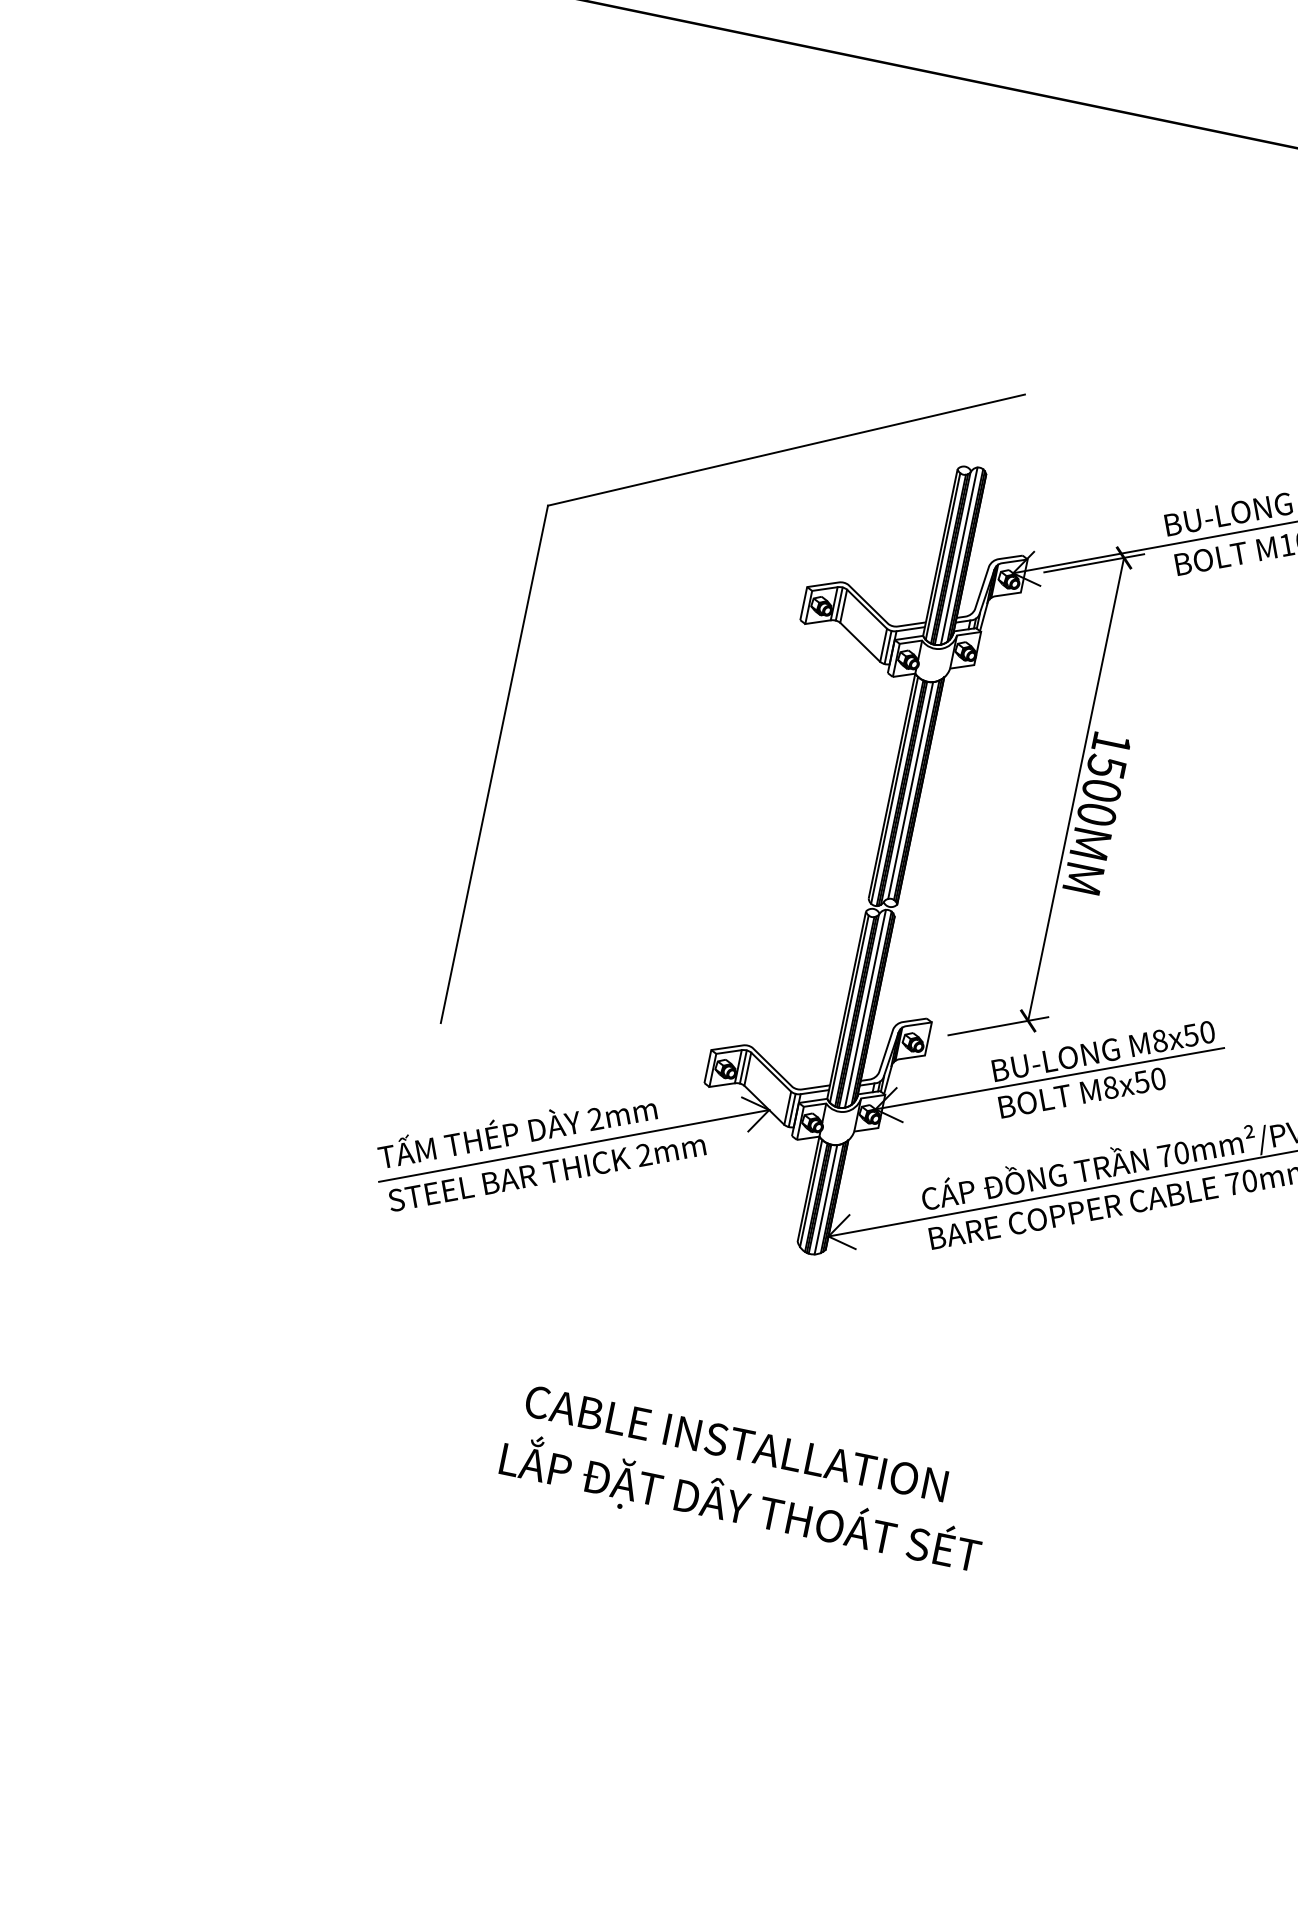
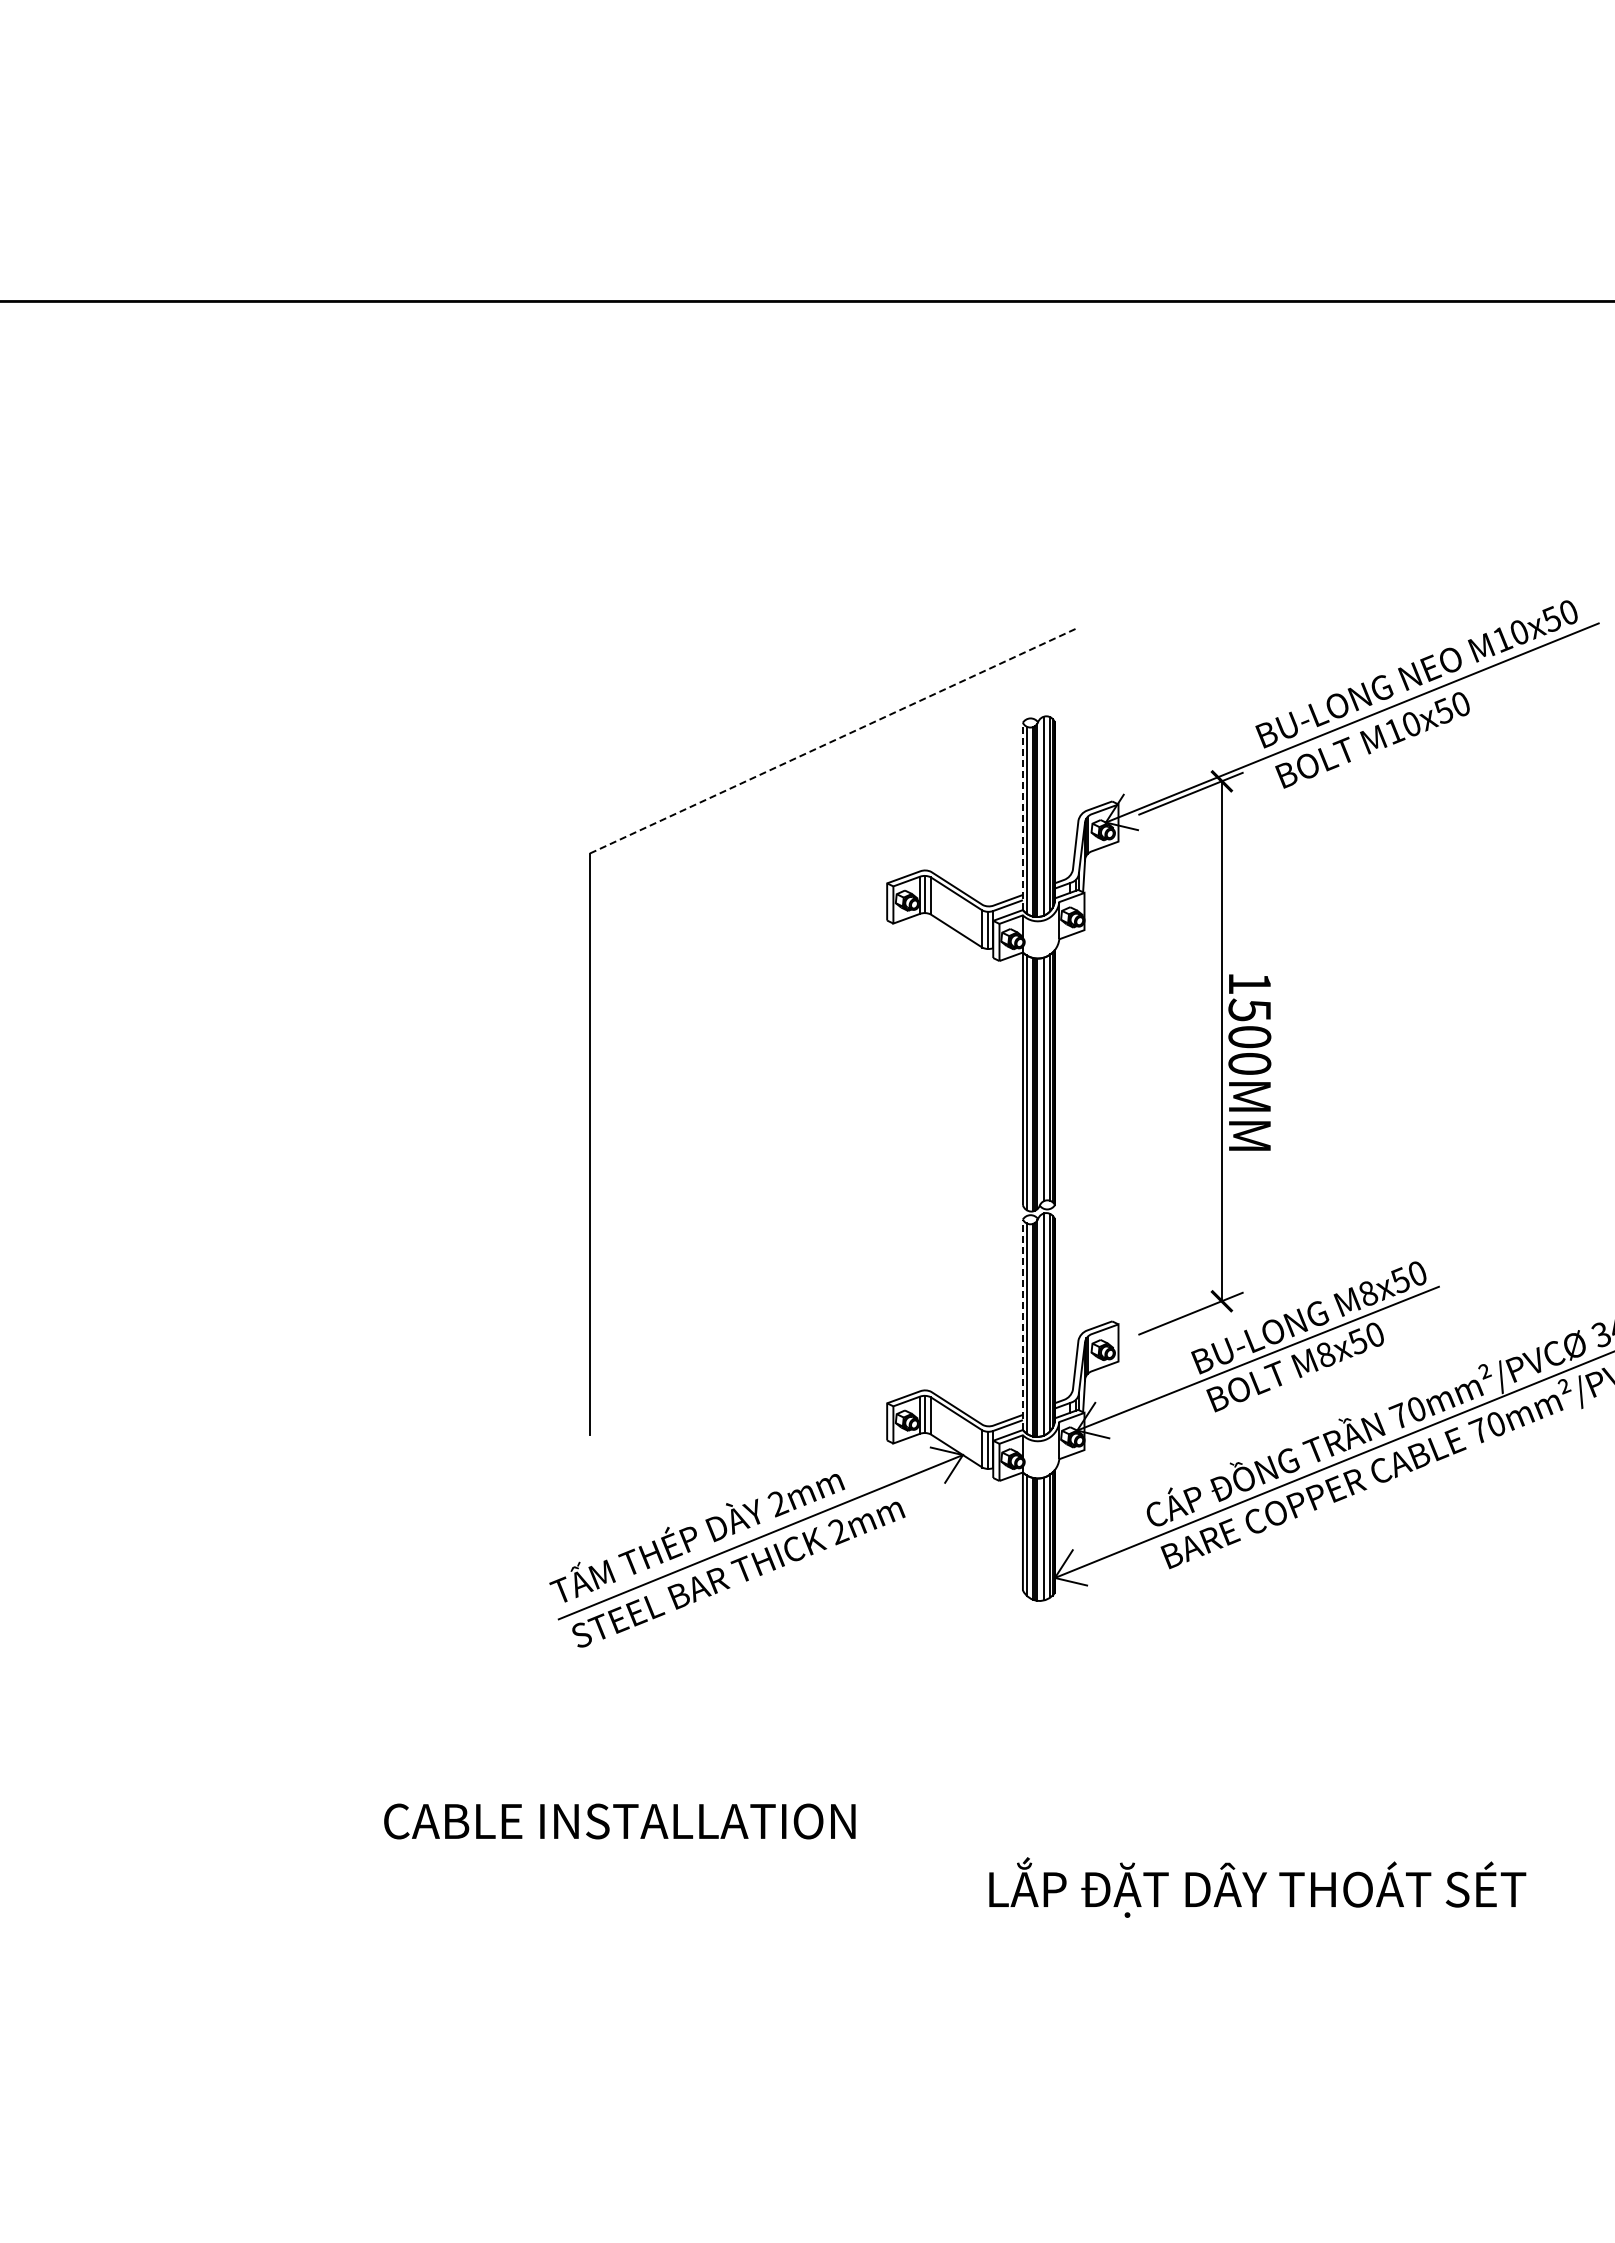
line: (786, 450) -> (834, 740), solid -> dashed
line: (940, 552) -> (1022, 816), solid -> dashed
line: (846, 1004) -> (1022, 1324), solid -> dashed
text: (735, 1443) -> (619, 1821), moved
text: (740, 1505) -> (1257, 1887), moved

